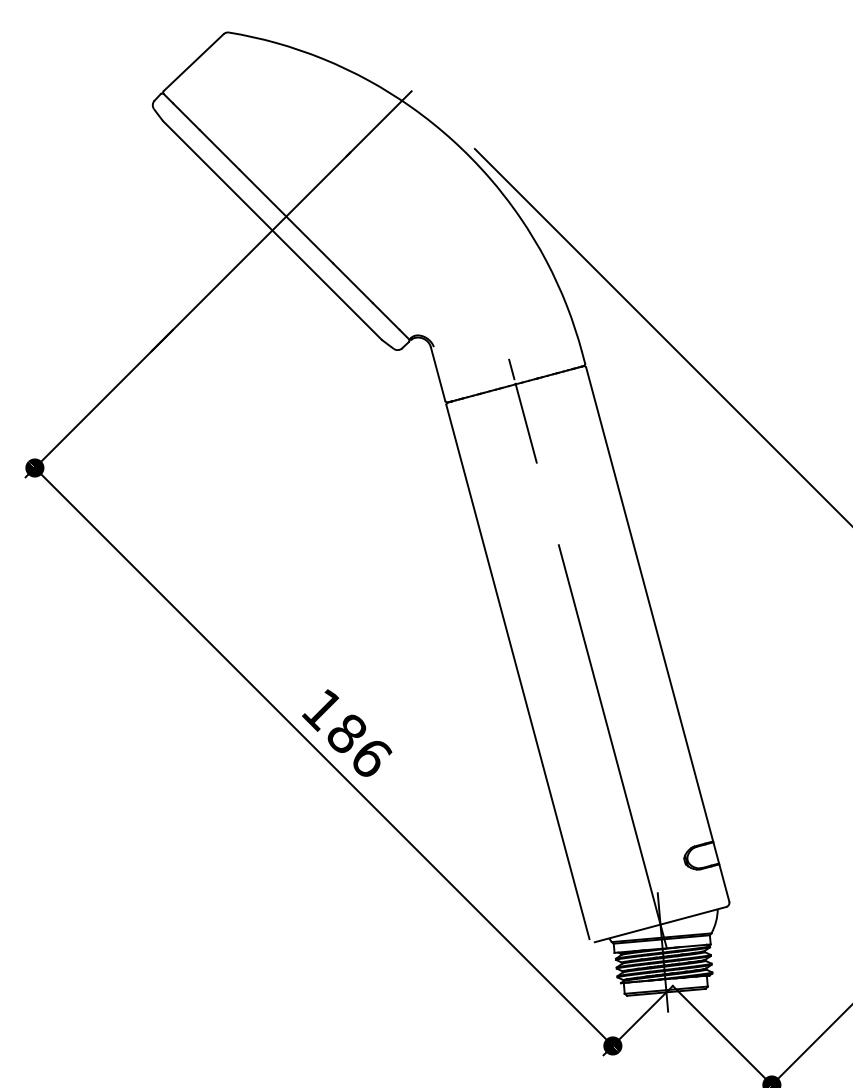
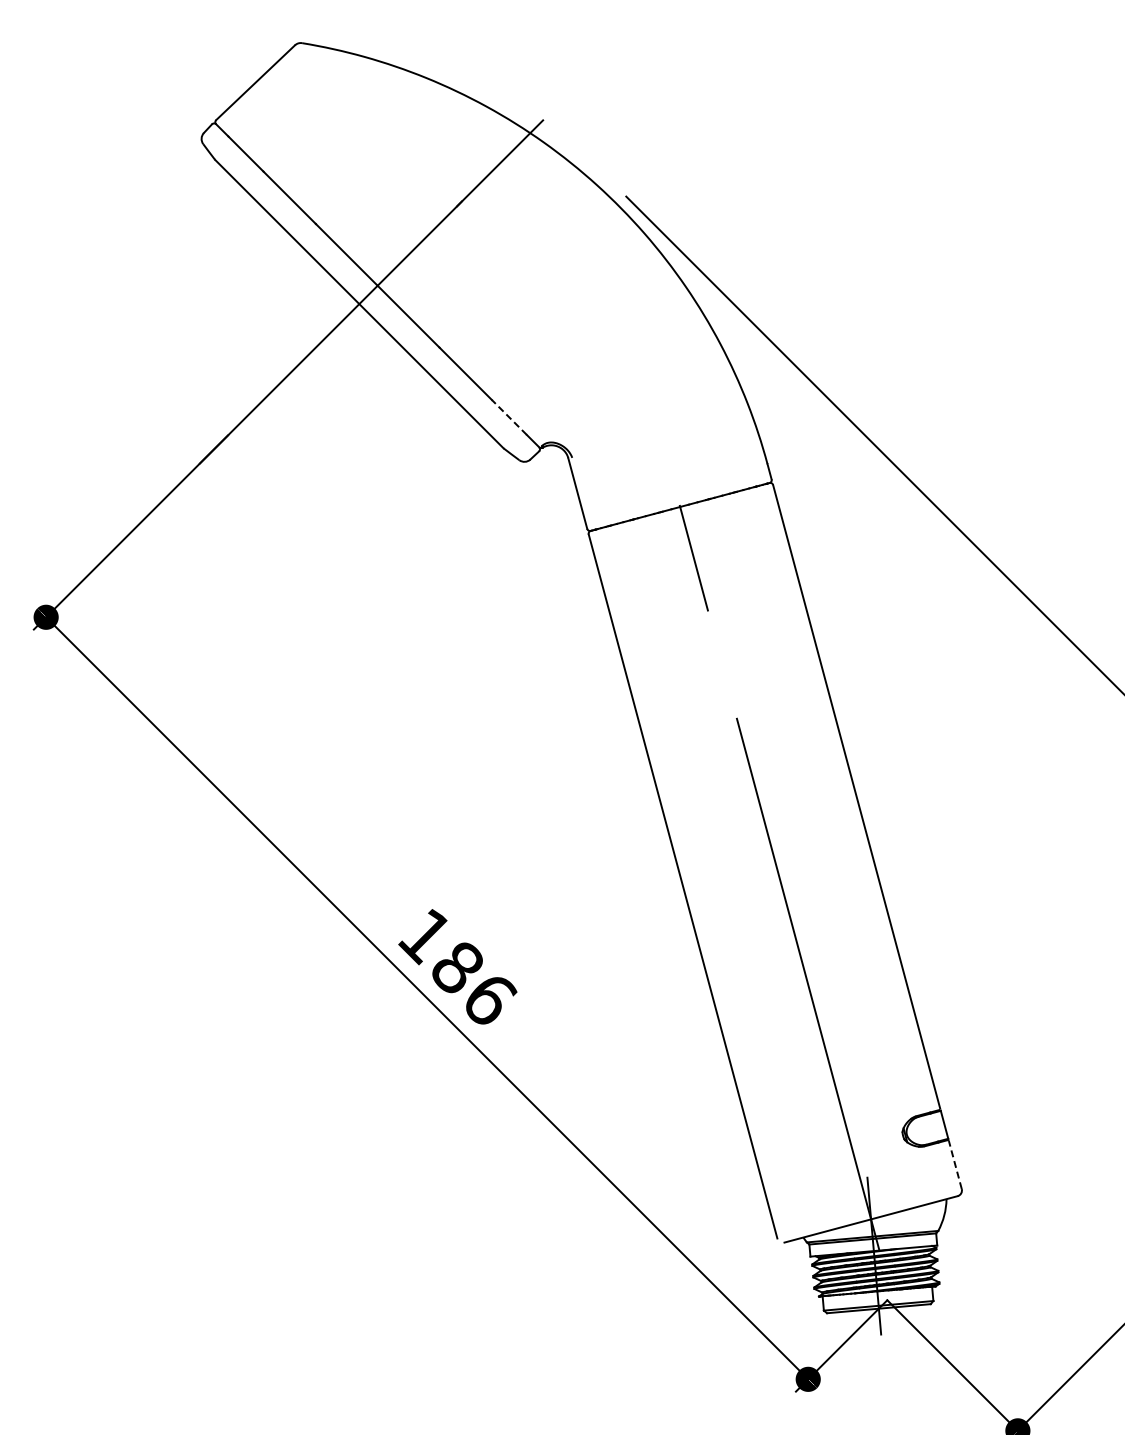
line: (386, 316) -> (509, 417), solid -> dashed
line: (511, 369) -> (674, 487), removed
line: (724, 883) -> (955, 1165), solid -> dashed

